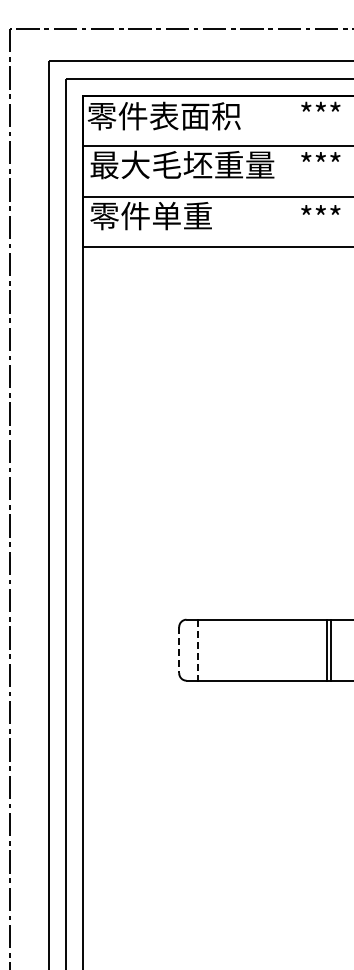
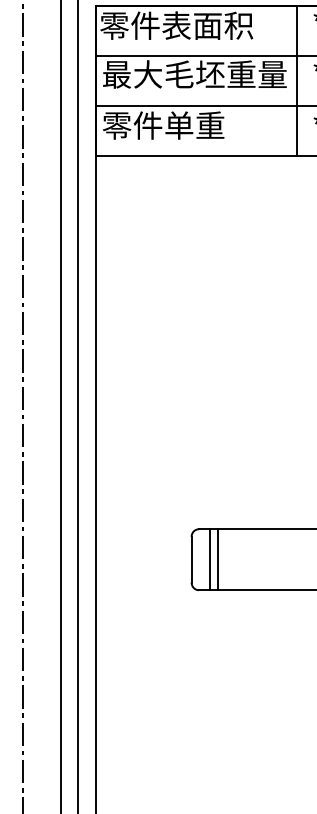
line: (284, 171) -> (296, 81), added
line: (205, 649) -> (217, 559), added
line: (179, 650) -> (191, 560), dashed -> solid
line: (197, 650) -> (209, 560), dashed -> solid

